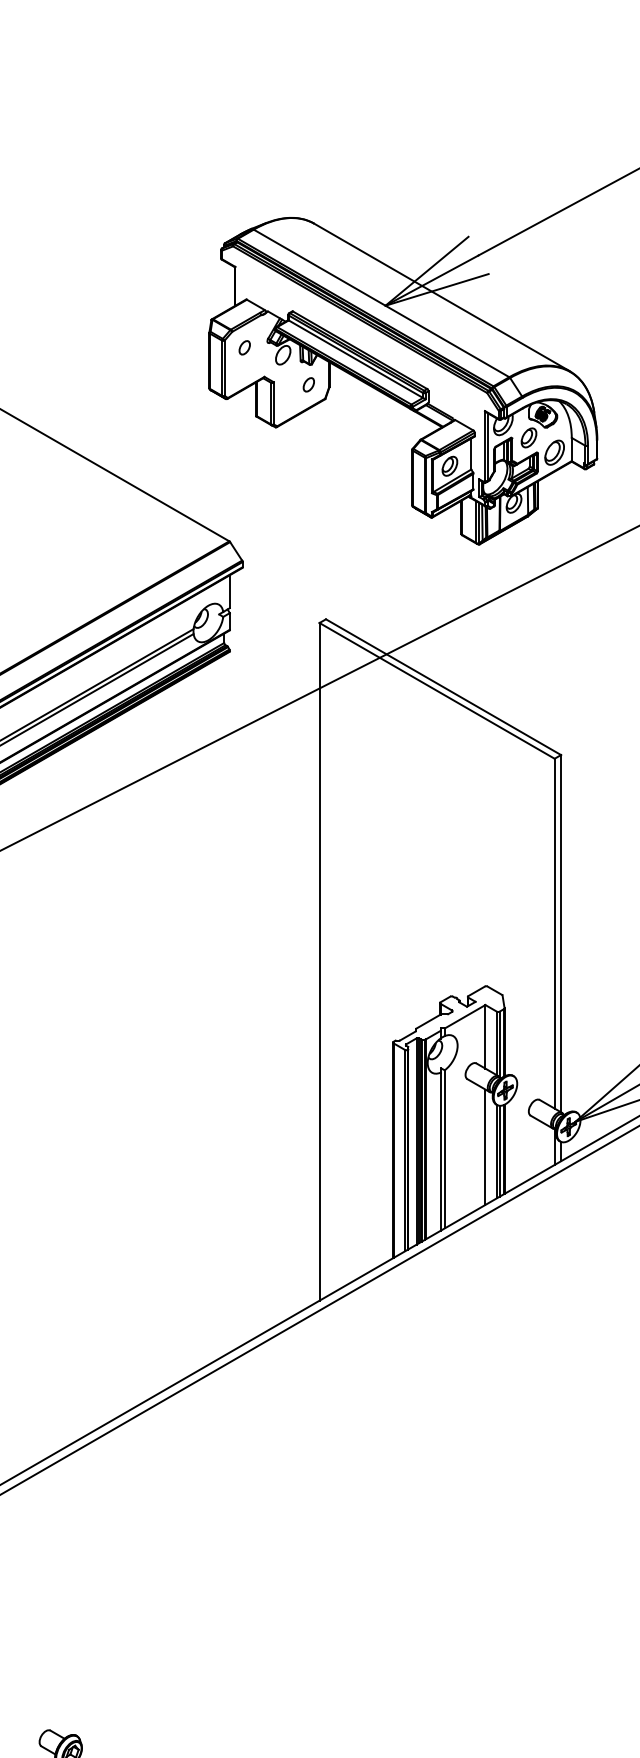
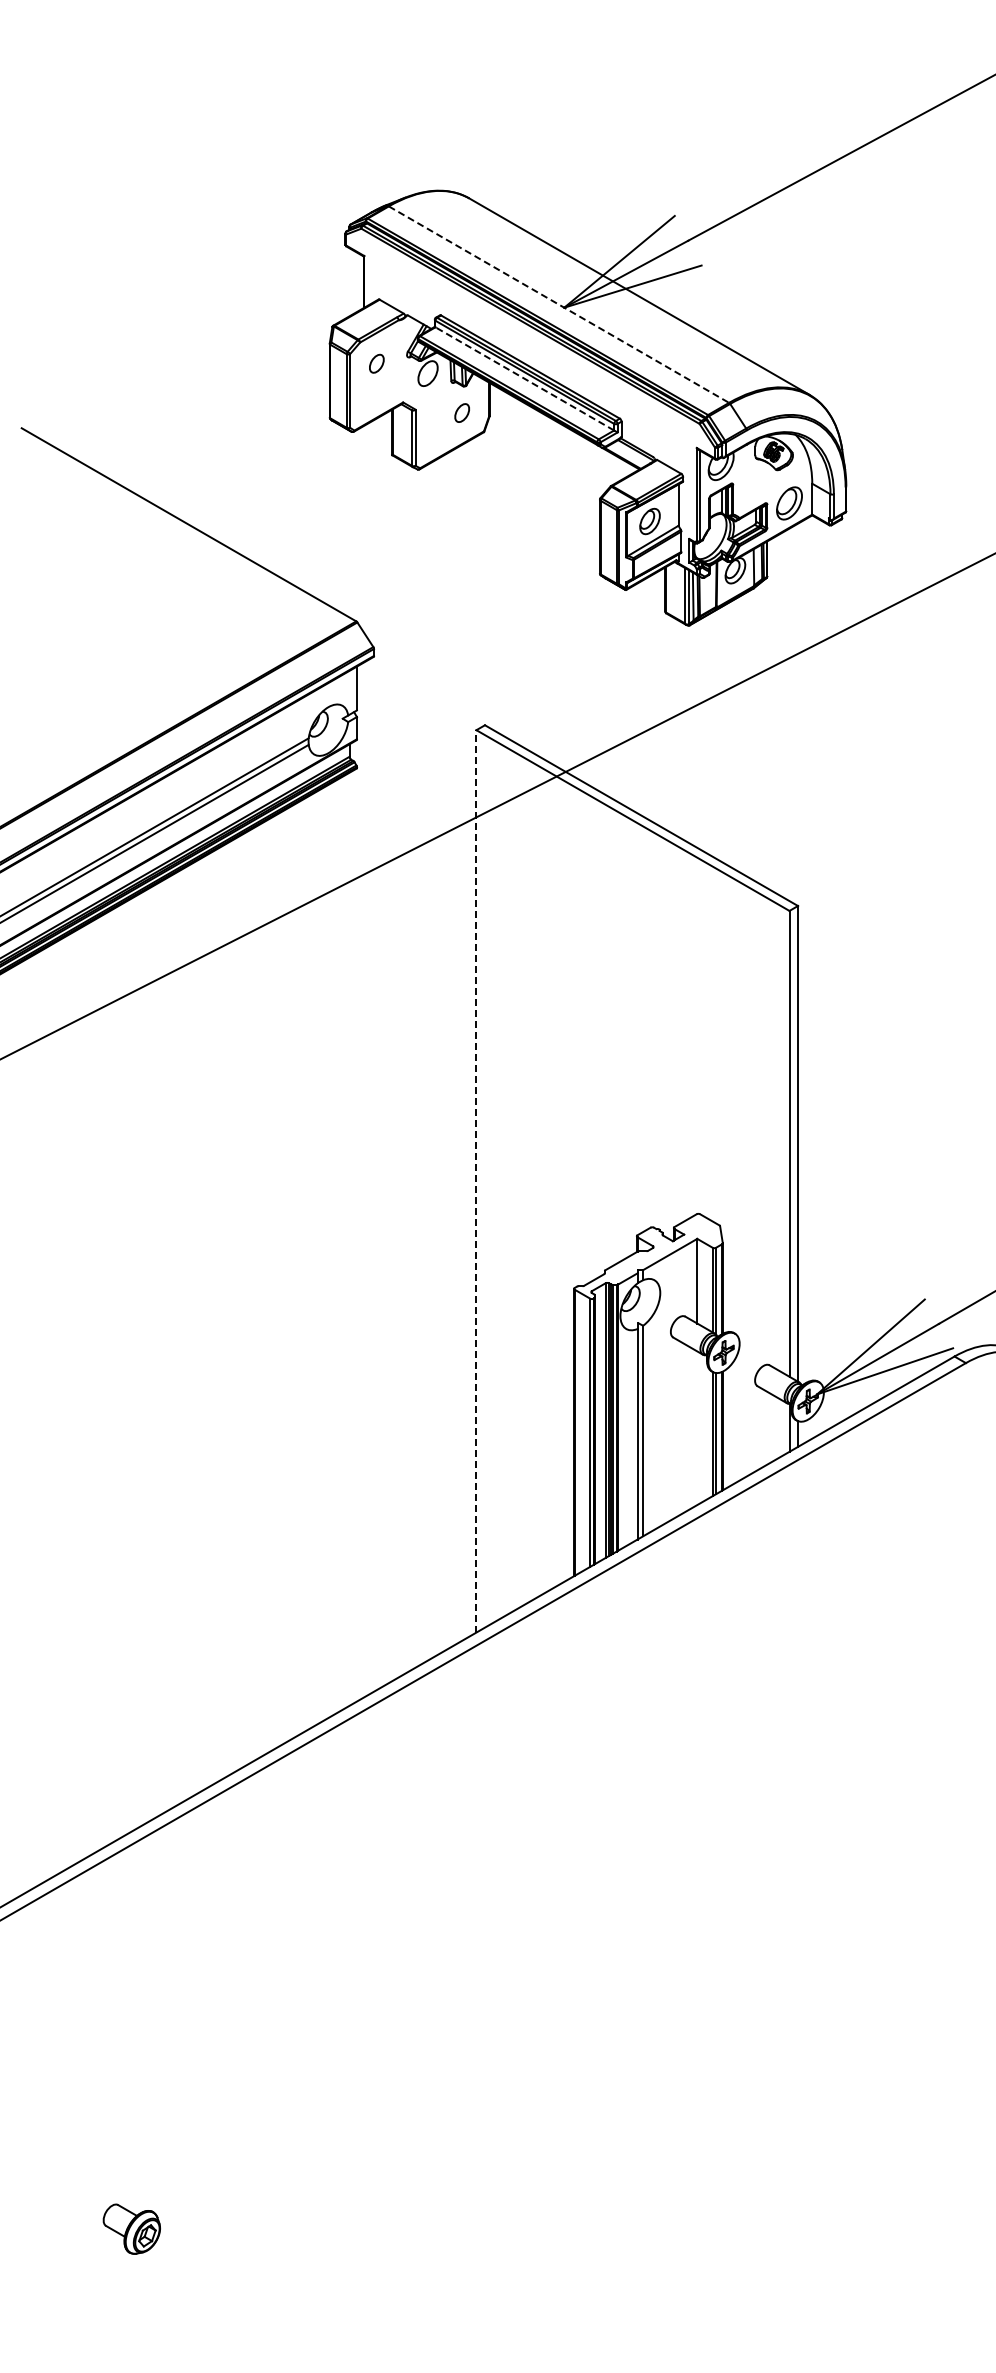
line: (381, 303) -> (559, 304), solid -> dashed
line: (355, 358) -> (524, 378), solid -> dashed
part: (528, 437) -> (754, 483), removed
line: (319, 961) -> (476, 1180), solid -> dashed
line: (485, 1147) -> (697, 1428), removed

